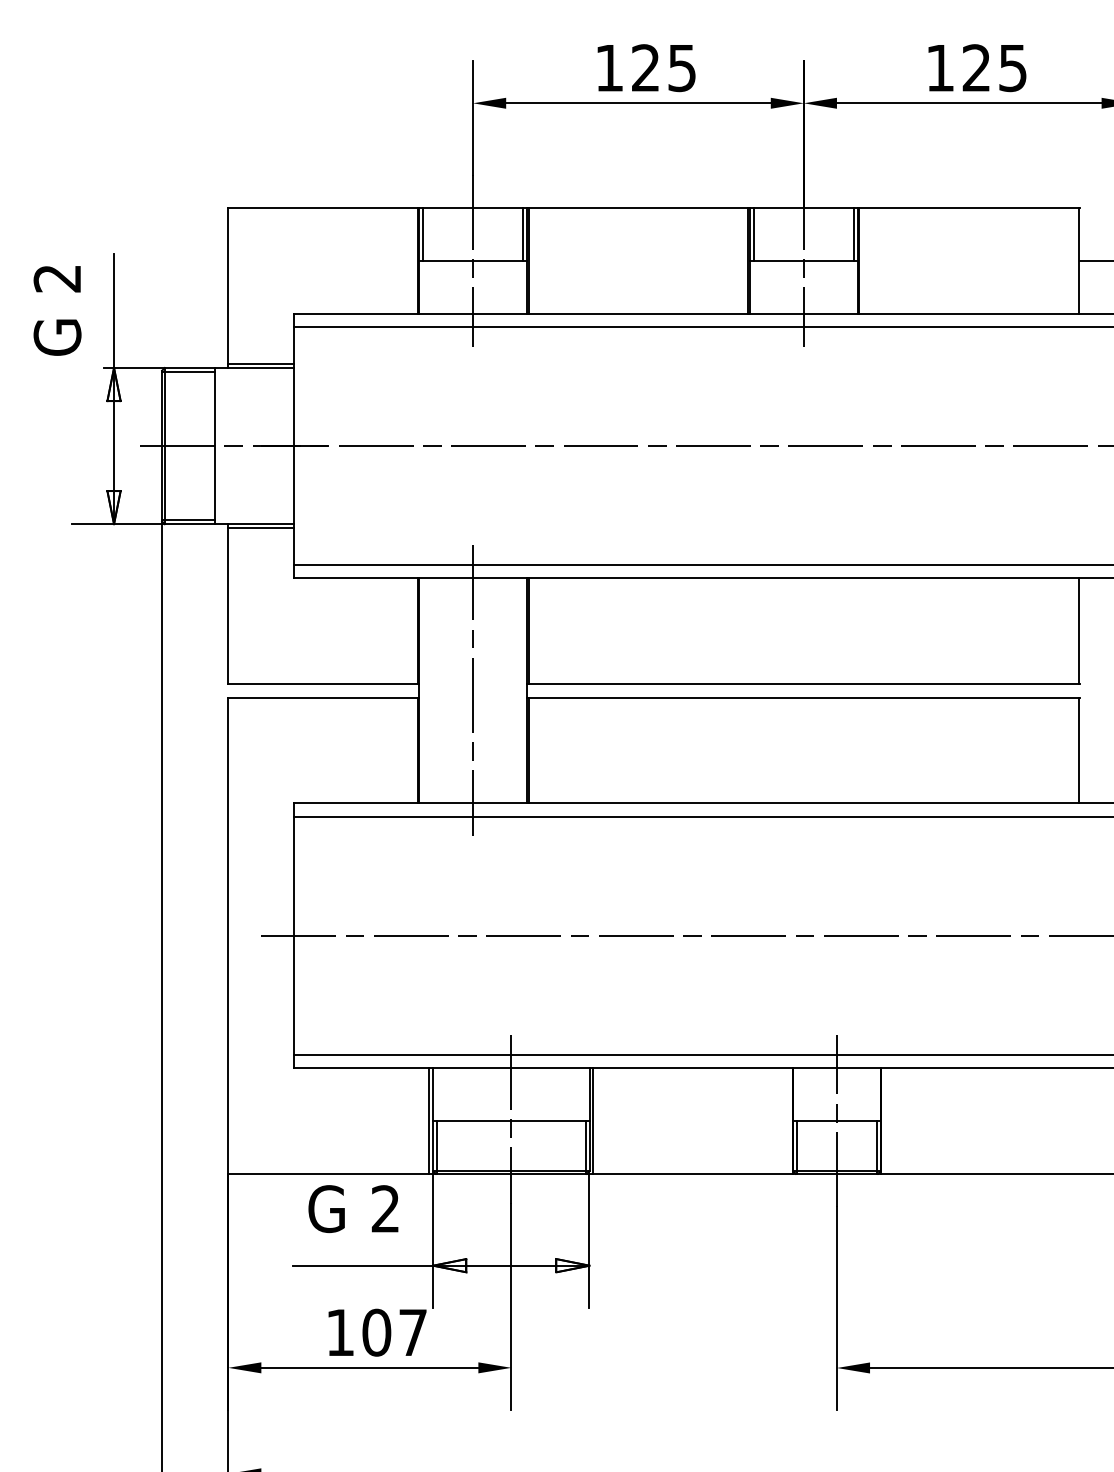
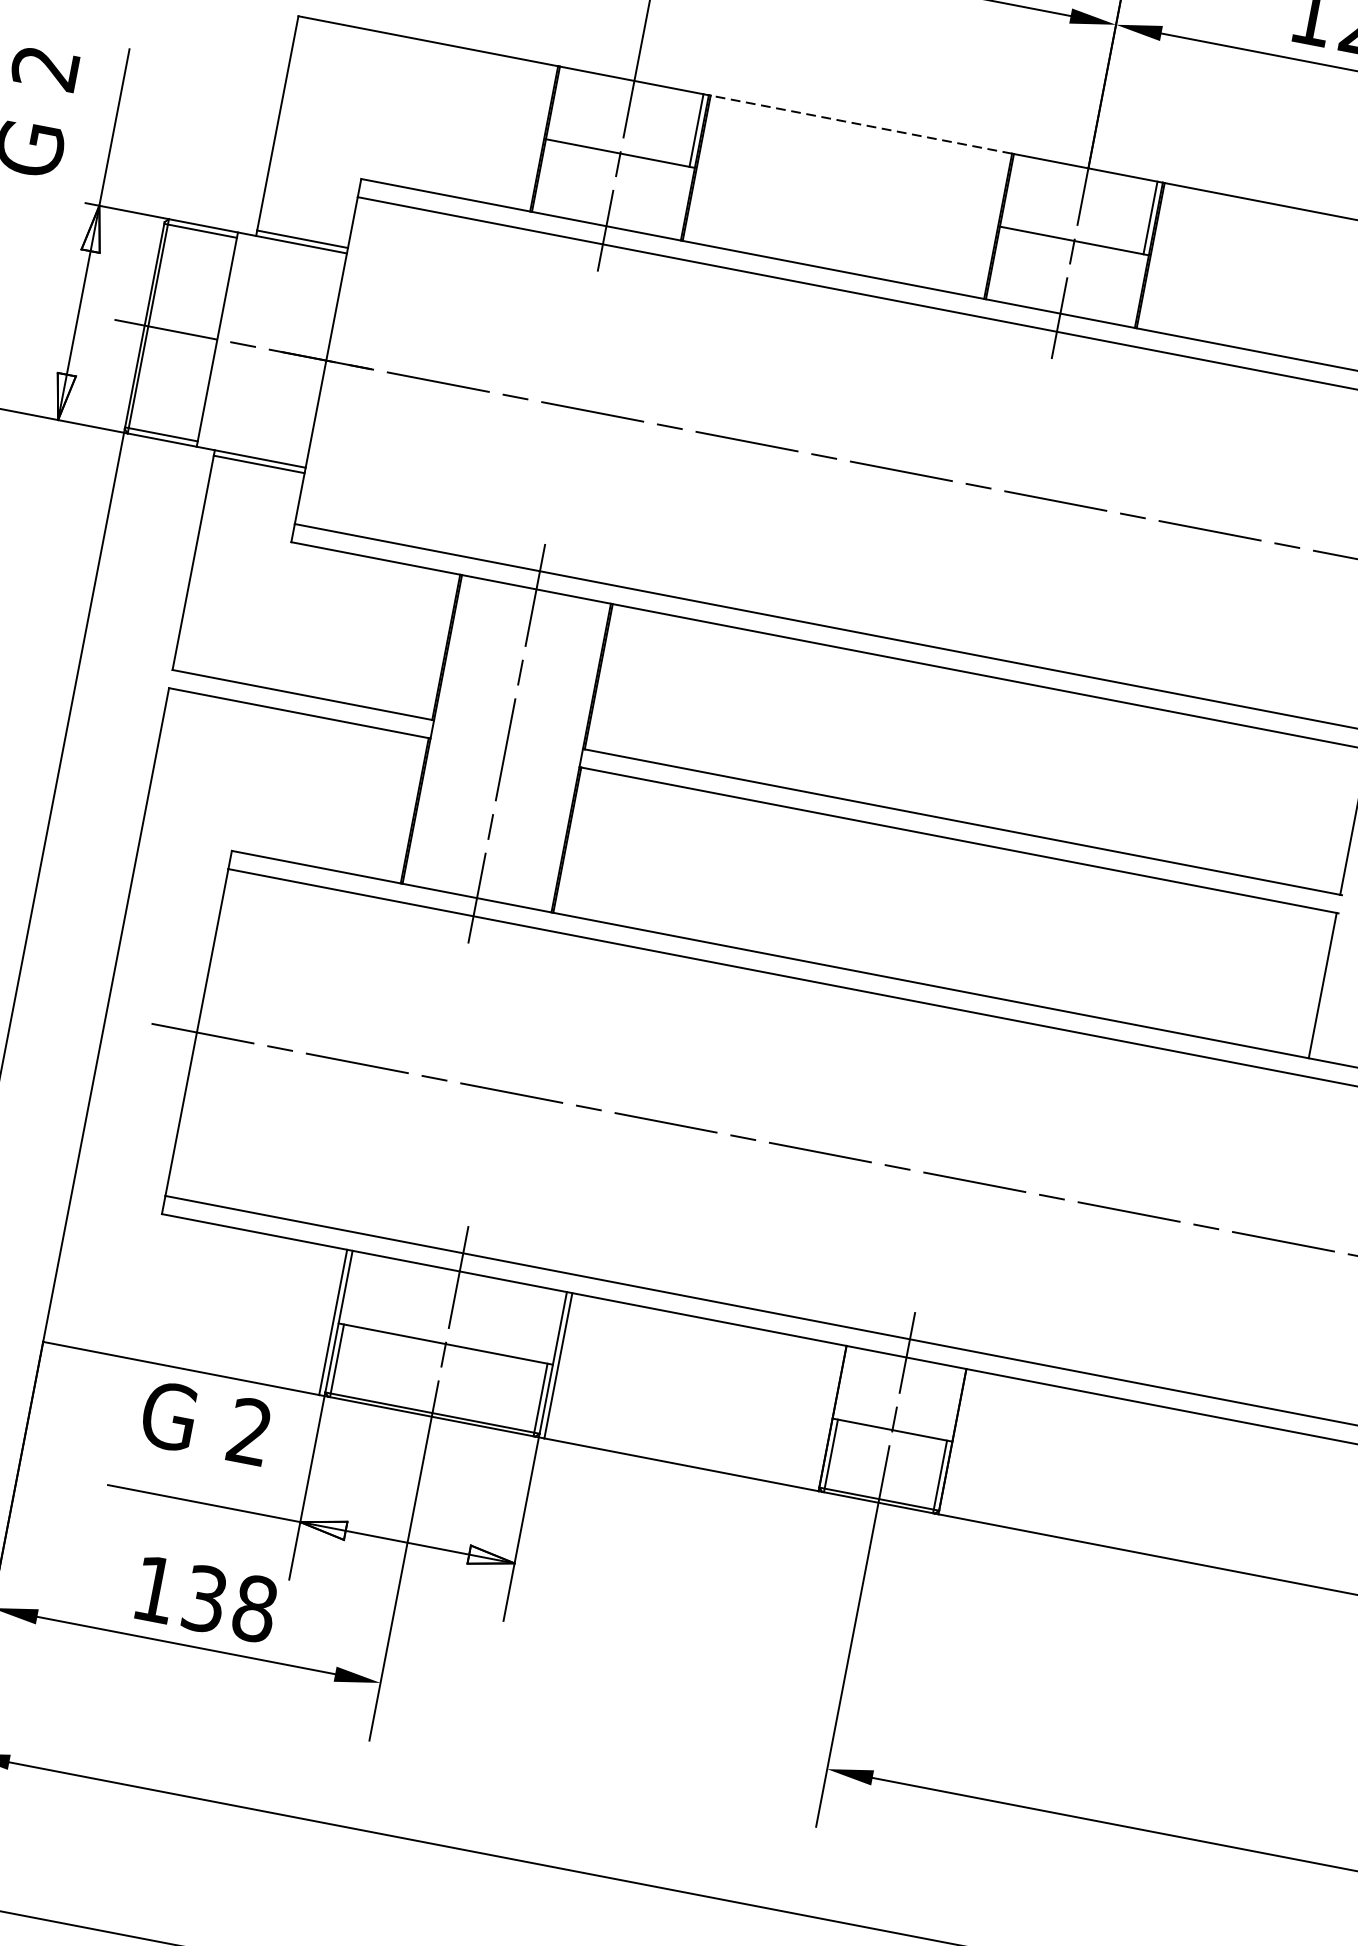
line: (638, 207) -> (861, 124), solid -> dashed
line: (422, 233) -> (558, 102), removed
line: (753, 233) -> (1012, 190), removed
text: (394, 1332) -> (229, 1603), 107 -> 138

